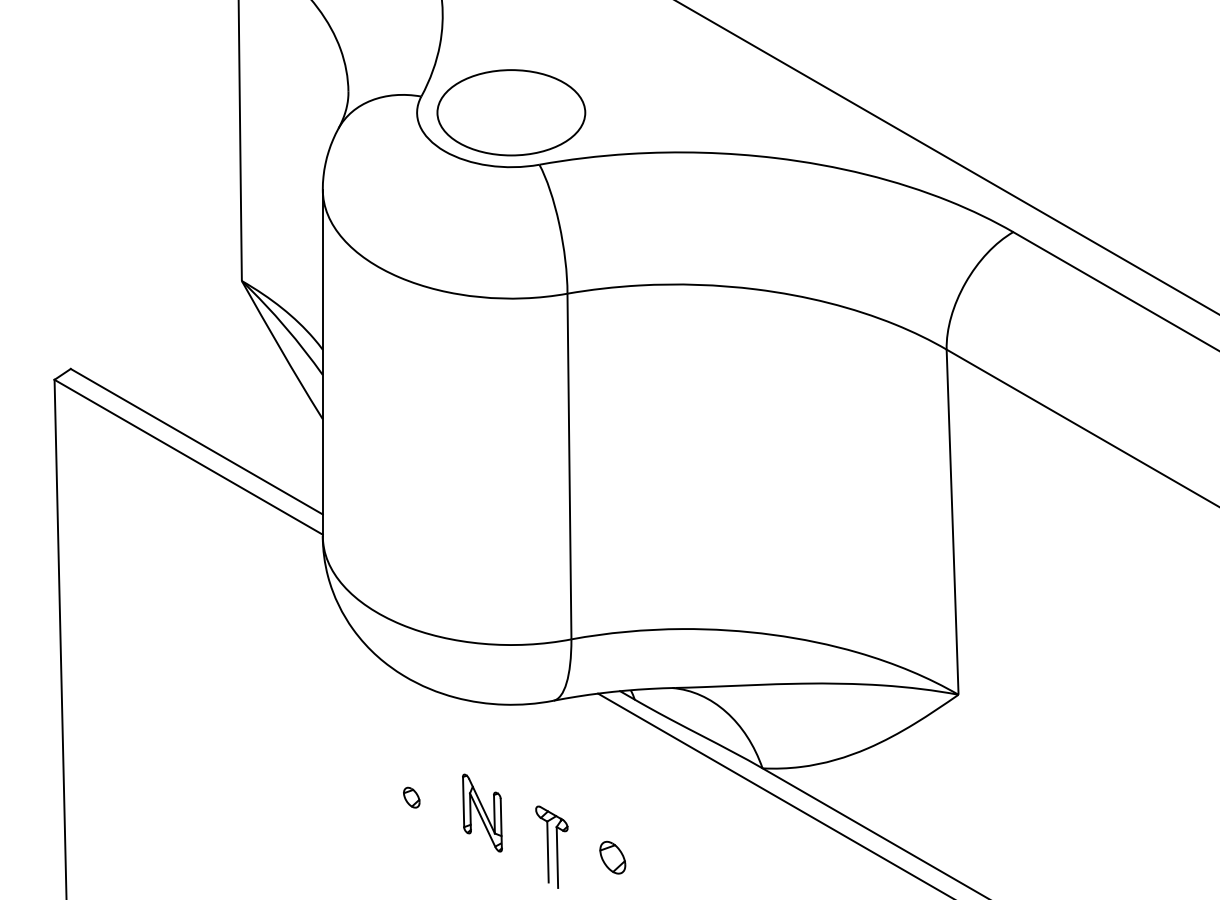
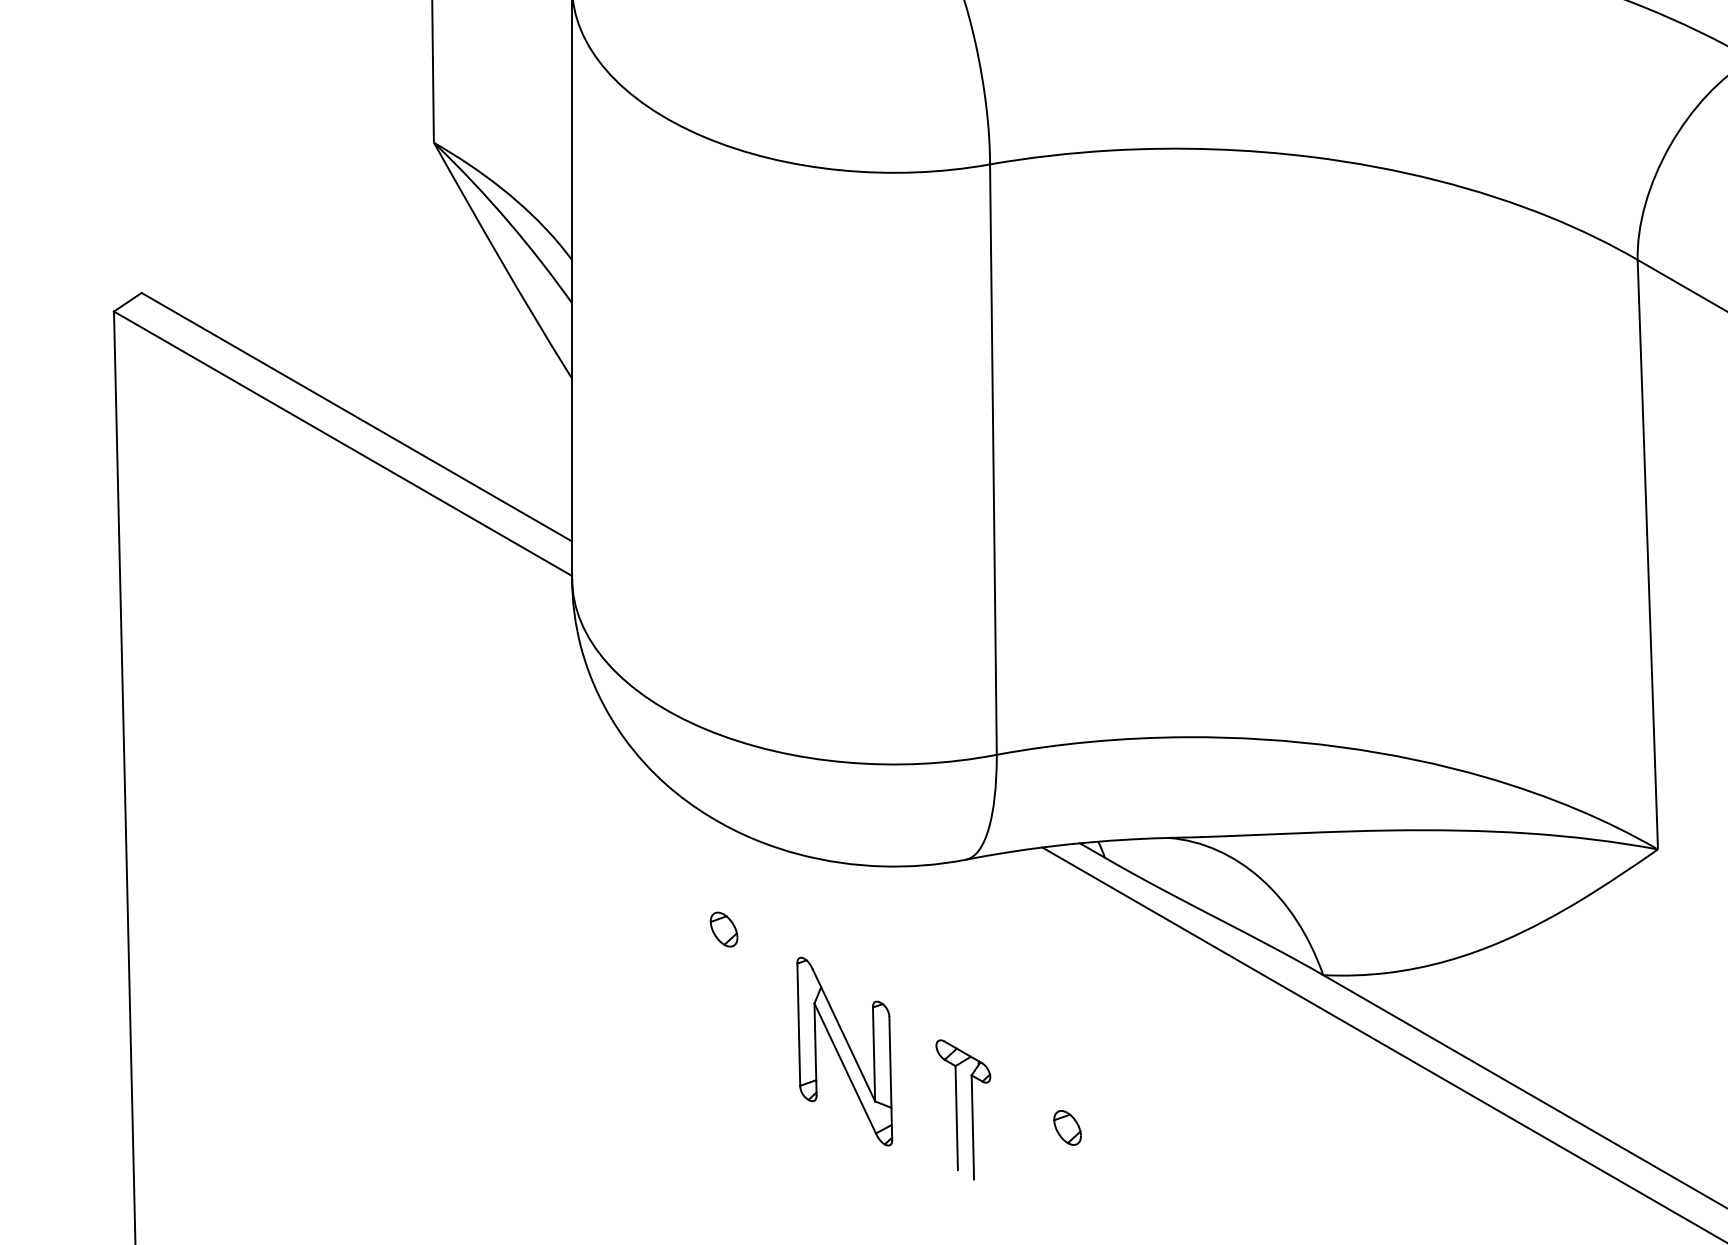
part: (411, 797) -> (723, 929), moved
part: (482, 812) -> (844, 1050), size x1.43
part: (612, 857) -> (1066, 1127), size x0.62

